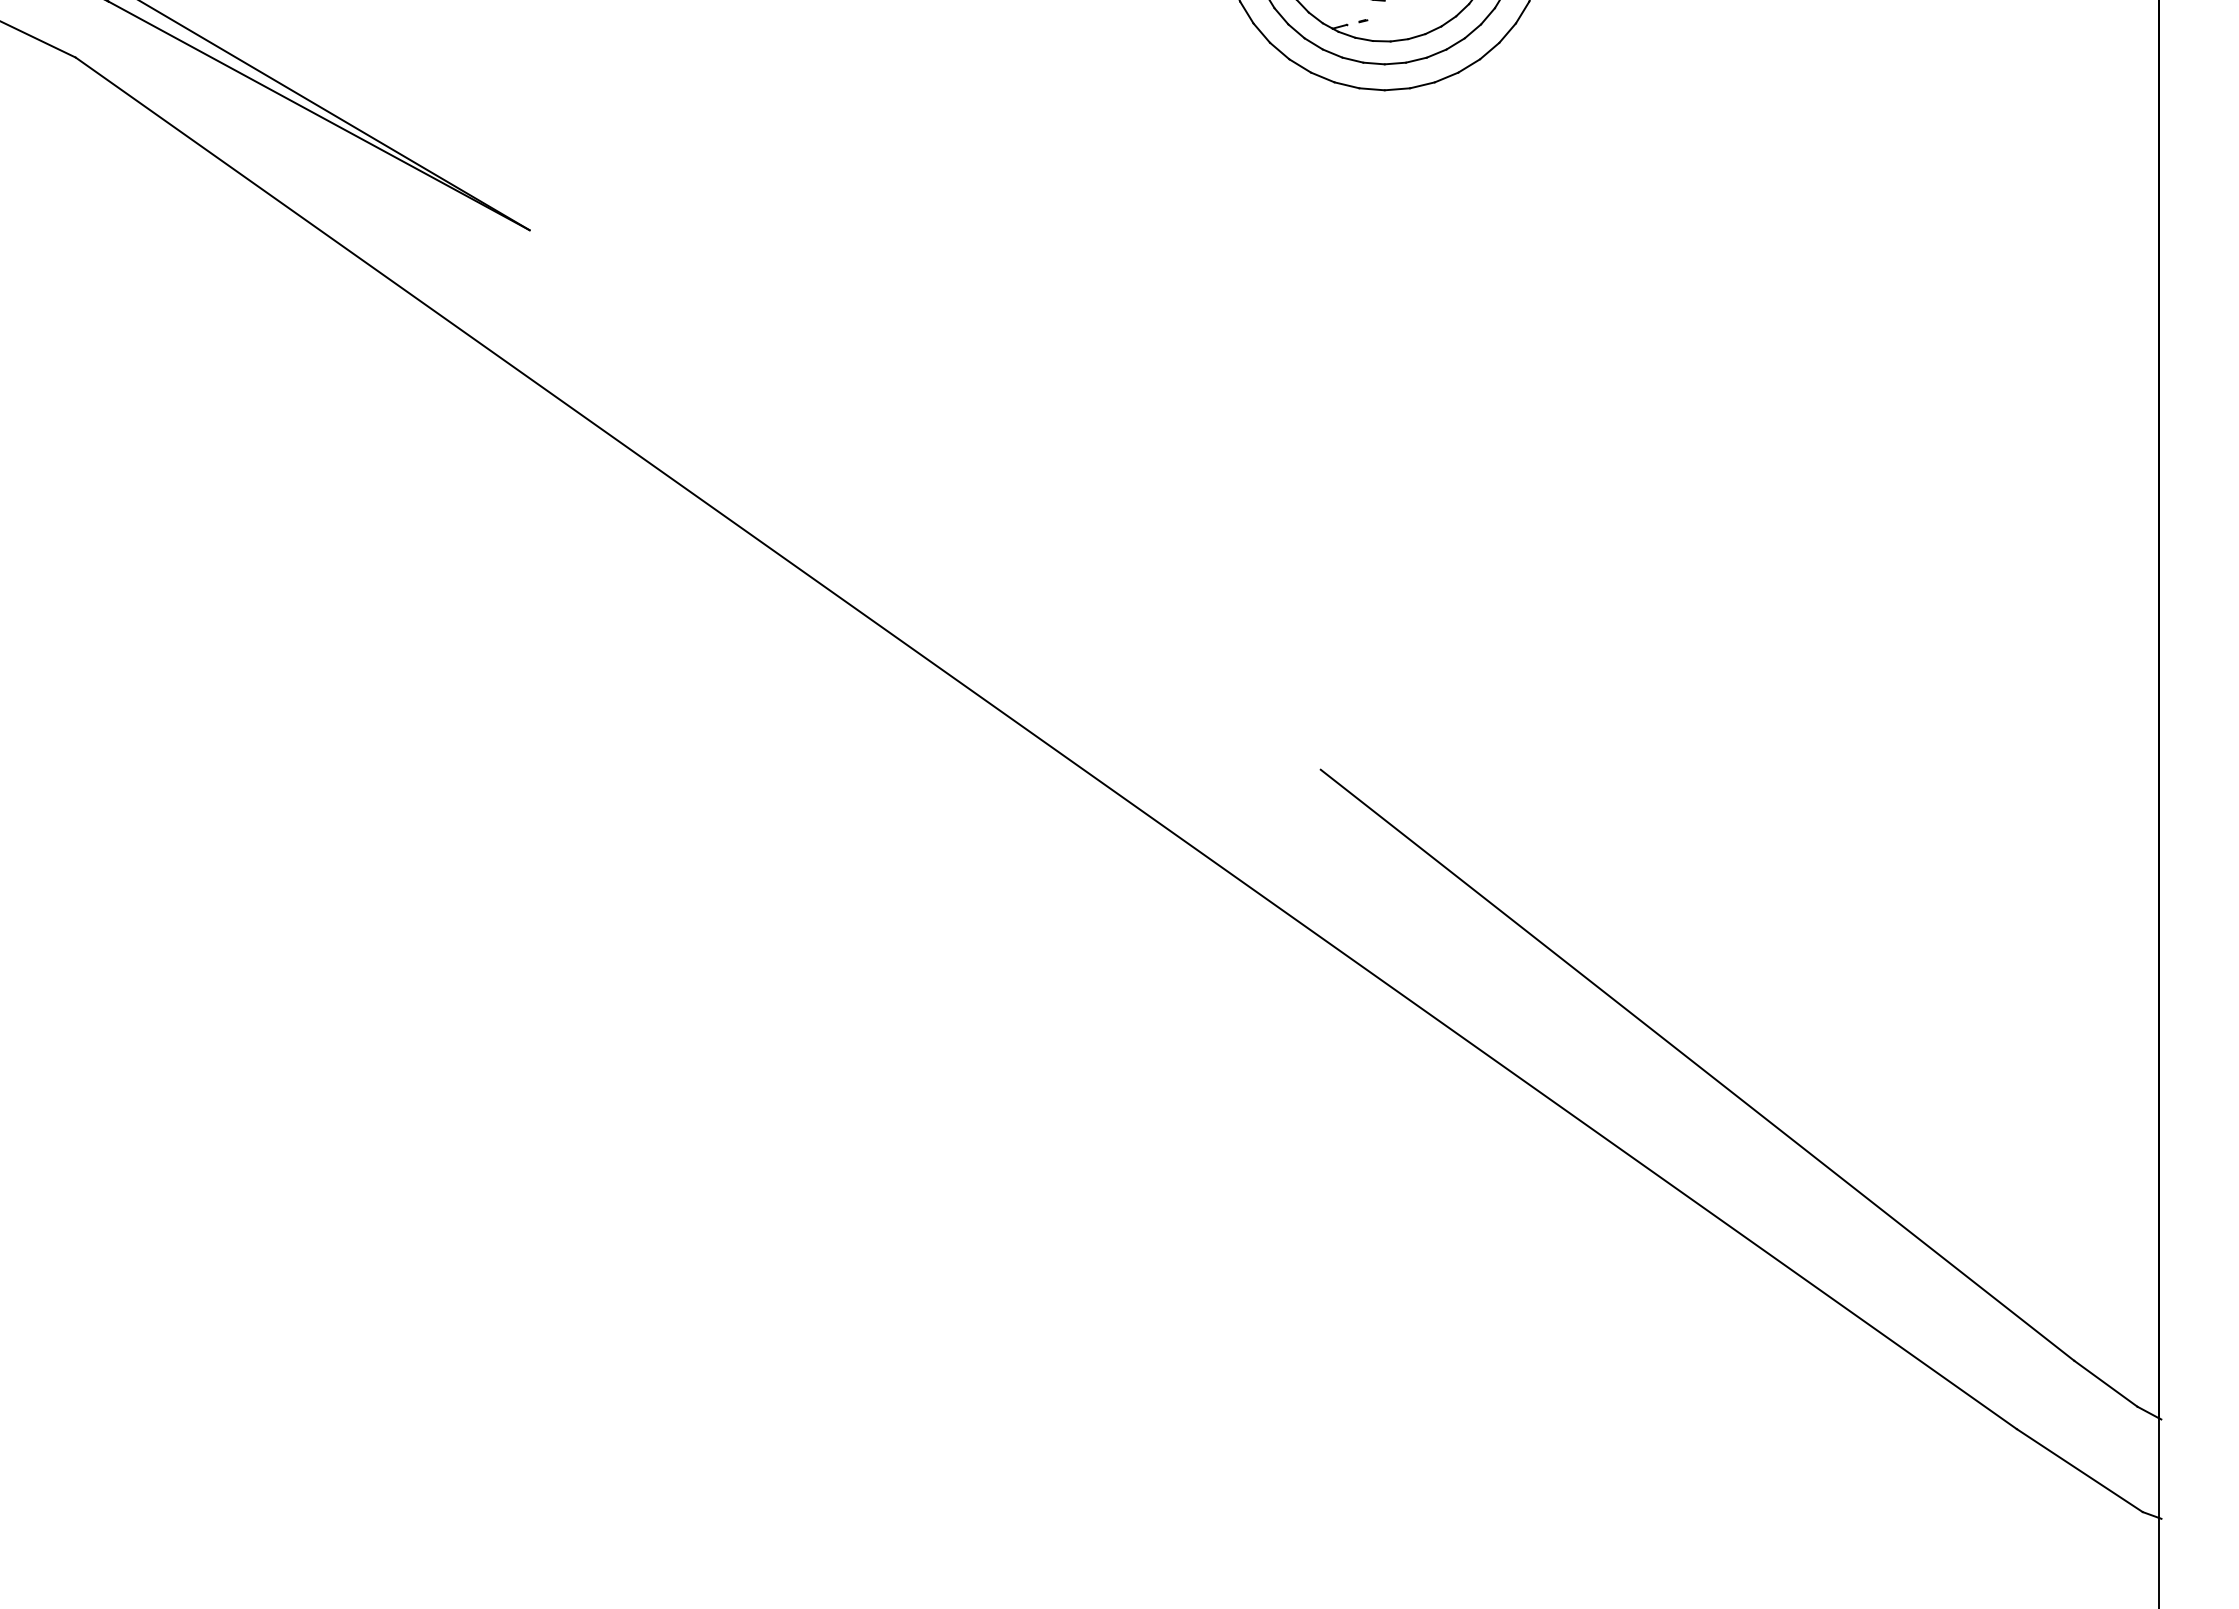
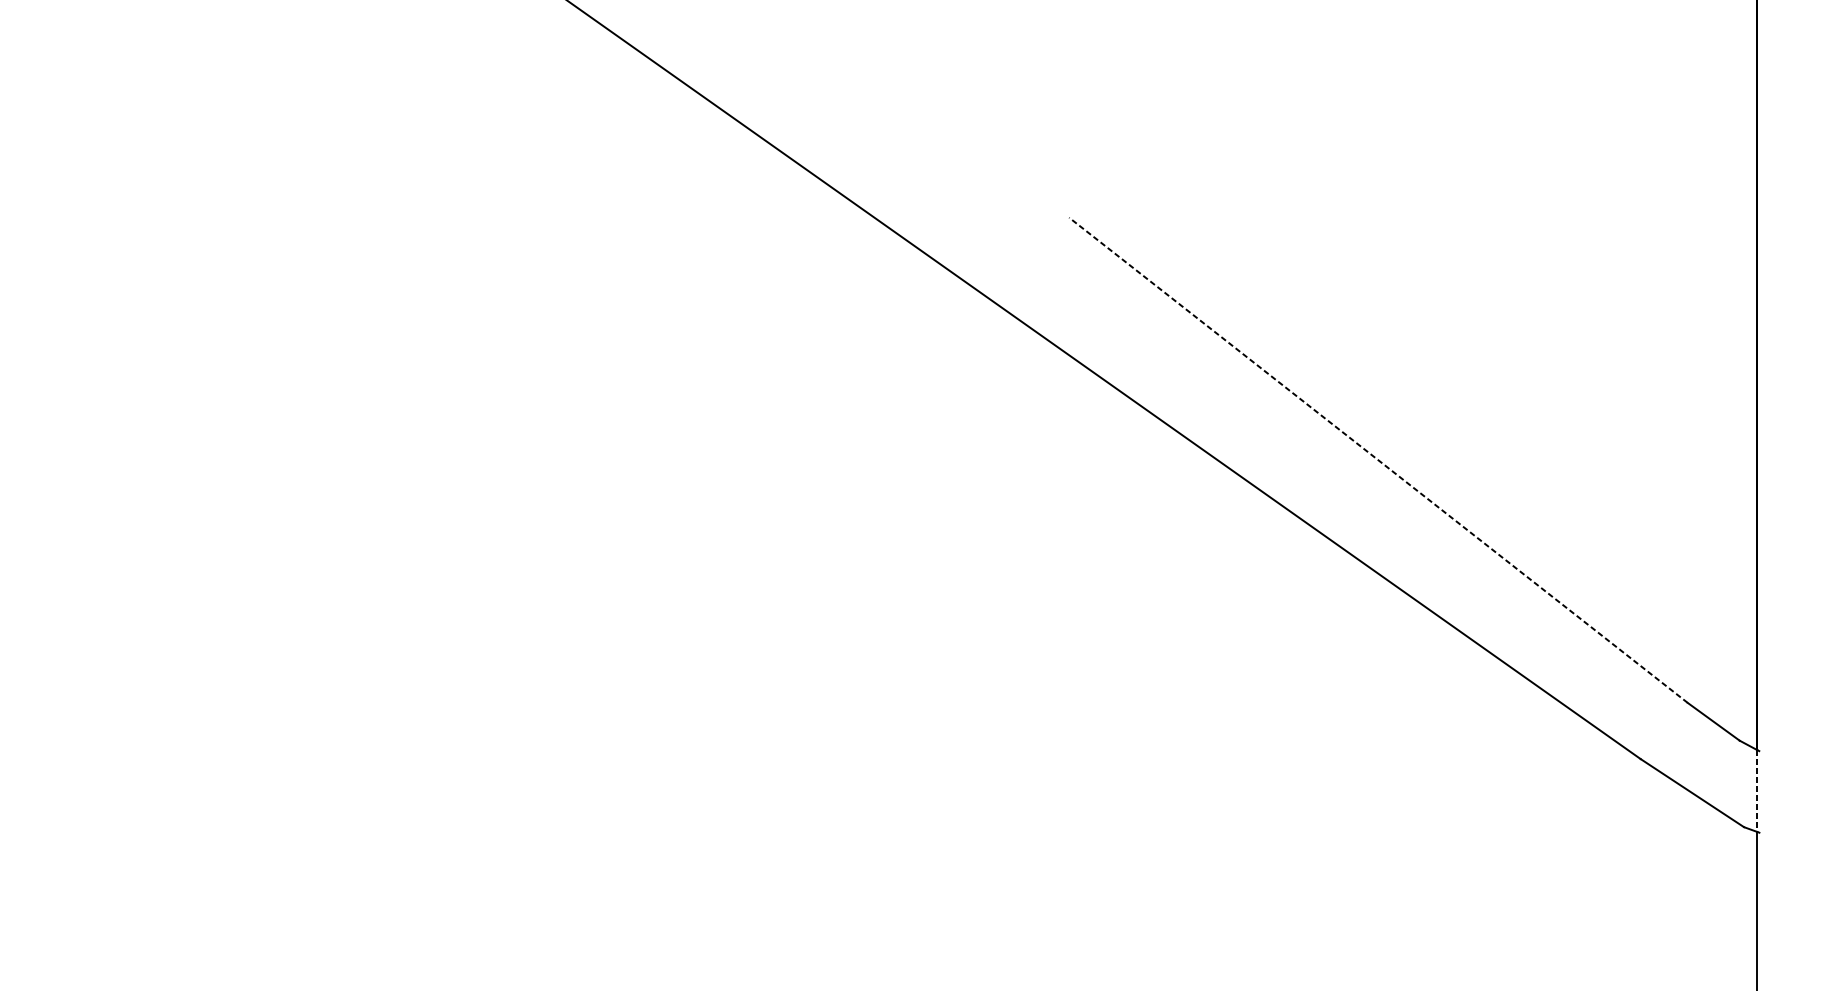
line: (1697, 1065) -> (1378, 460), solid -> dashed
line: (2159, 1468) -> (1757, 791), solid -> dashed

